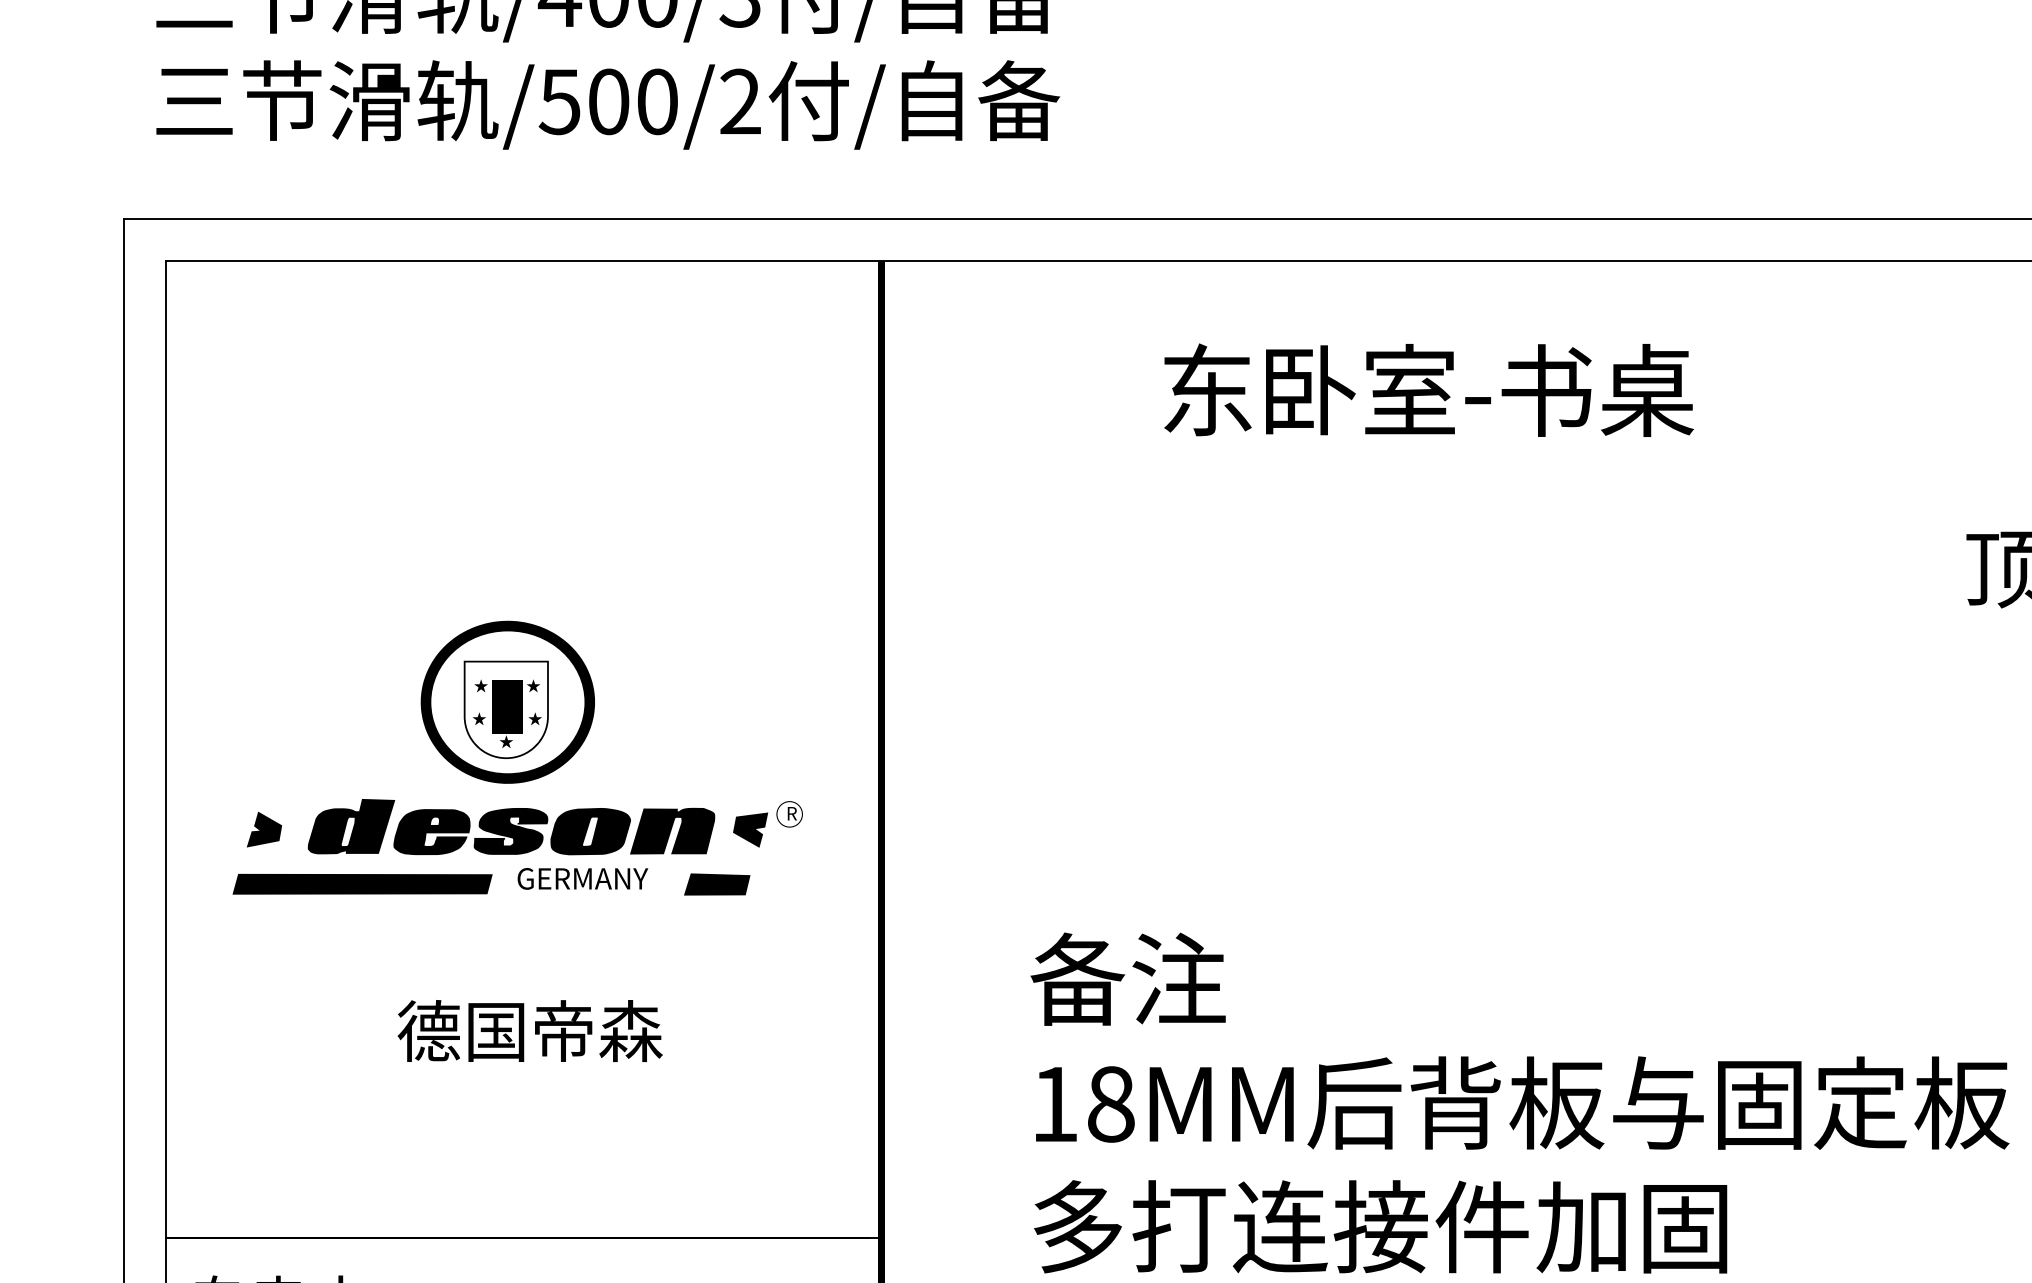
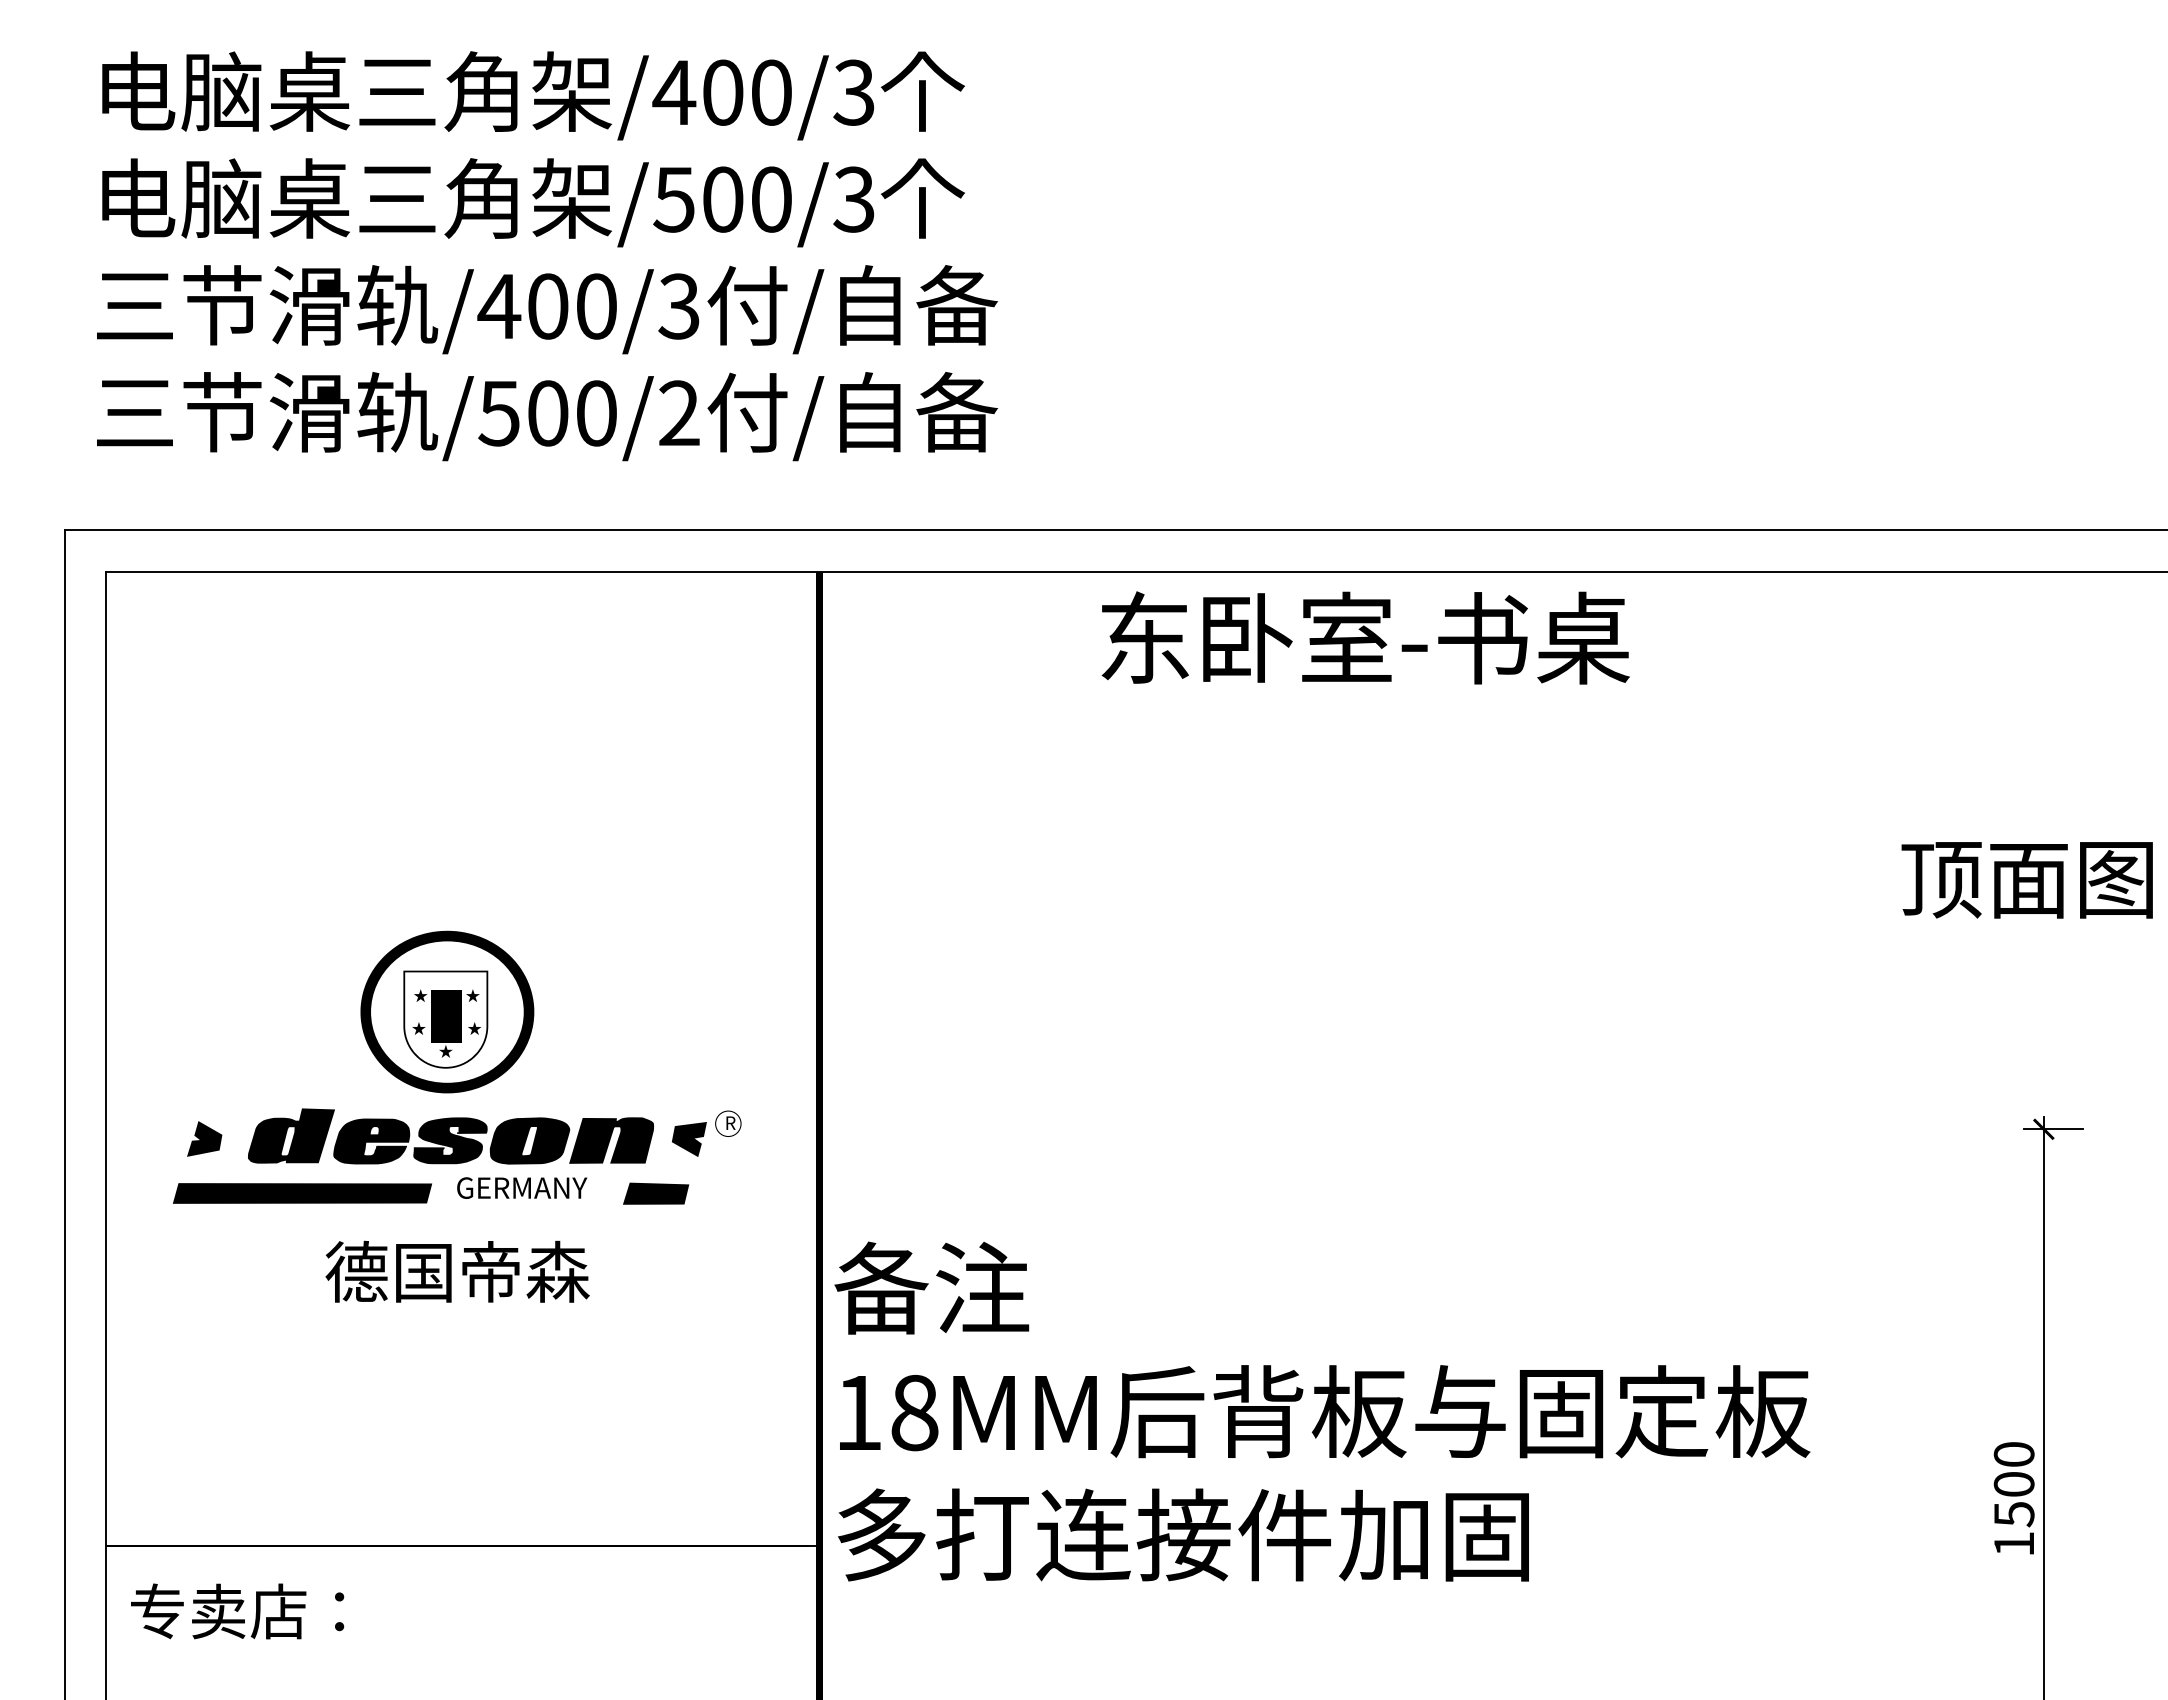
text: (1428, 389) -> (1365, 637), moved
text: (530, 1030) -> (457, 1271), moved
text: (1520, 1102) -> (1322, 1411), moved

